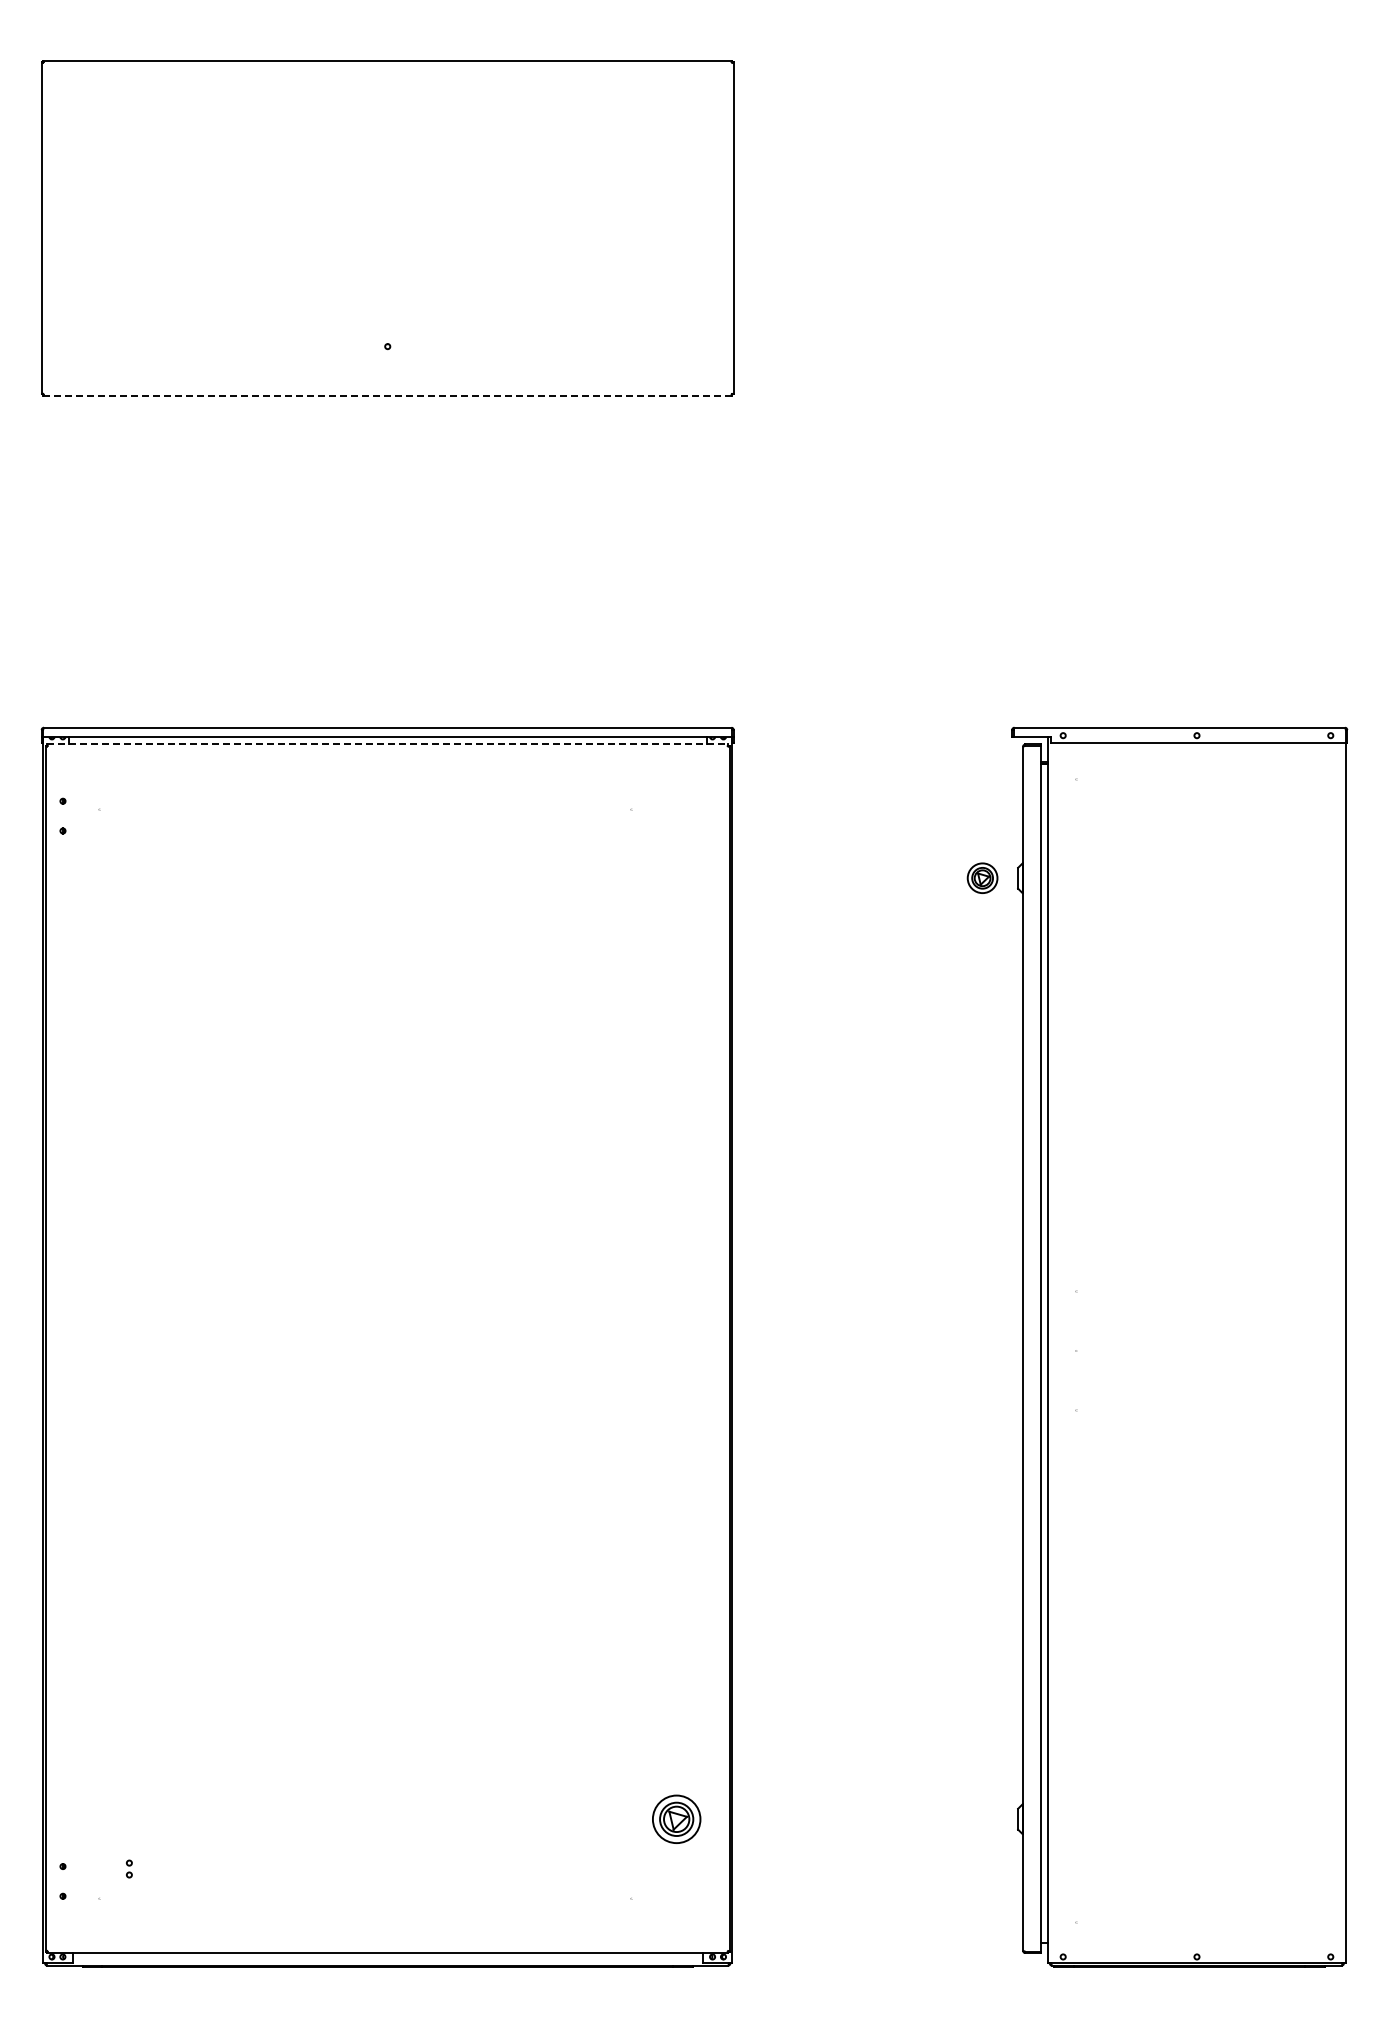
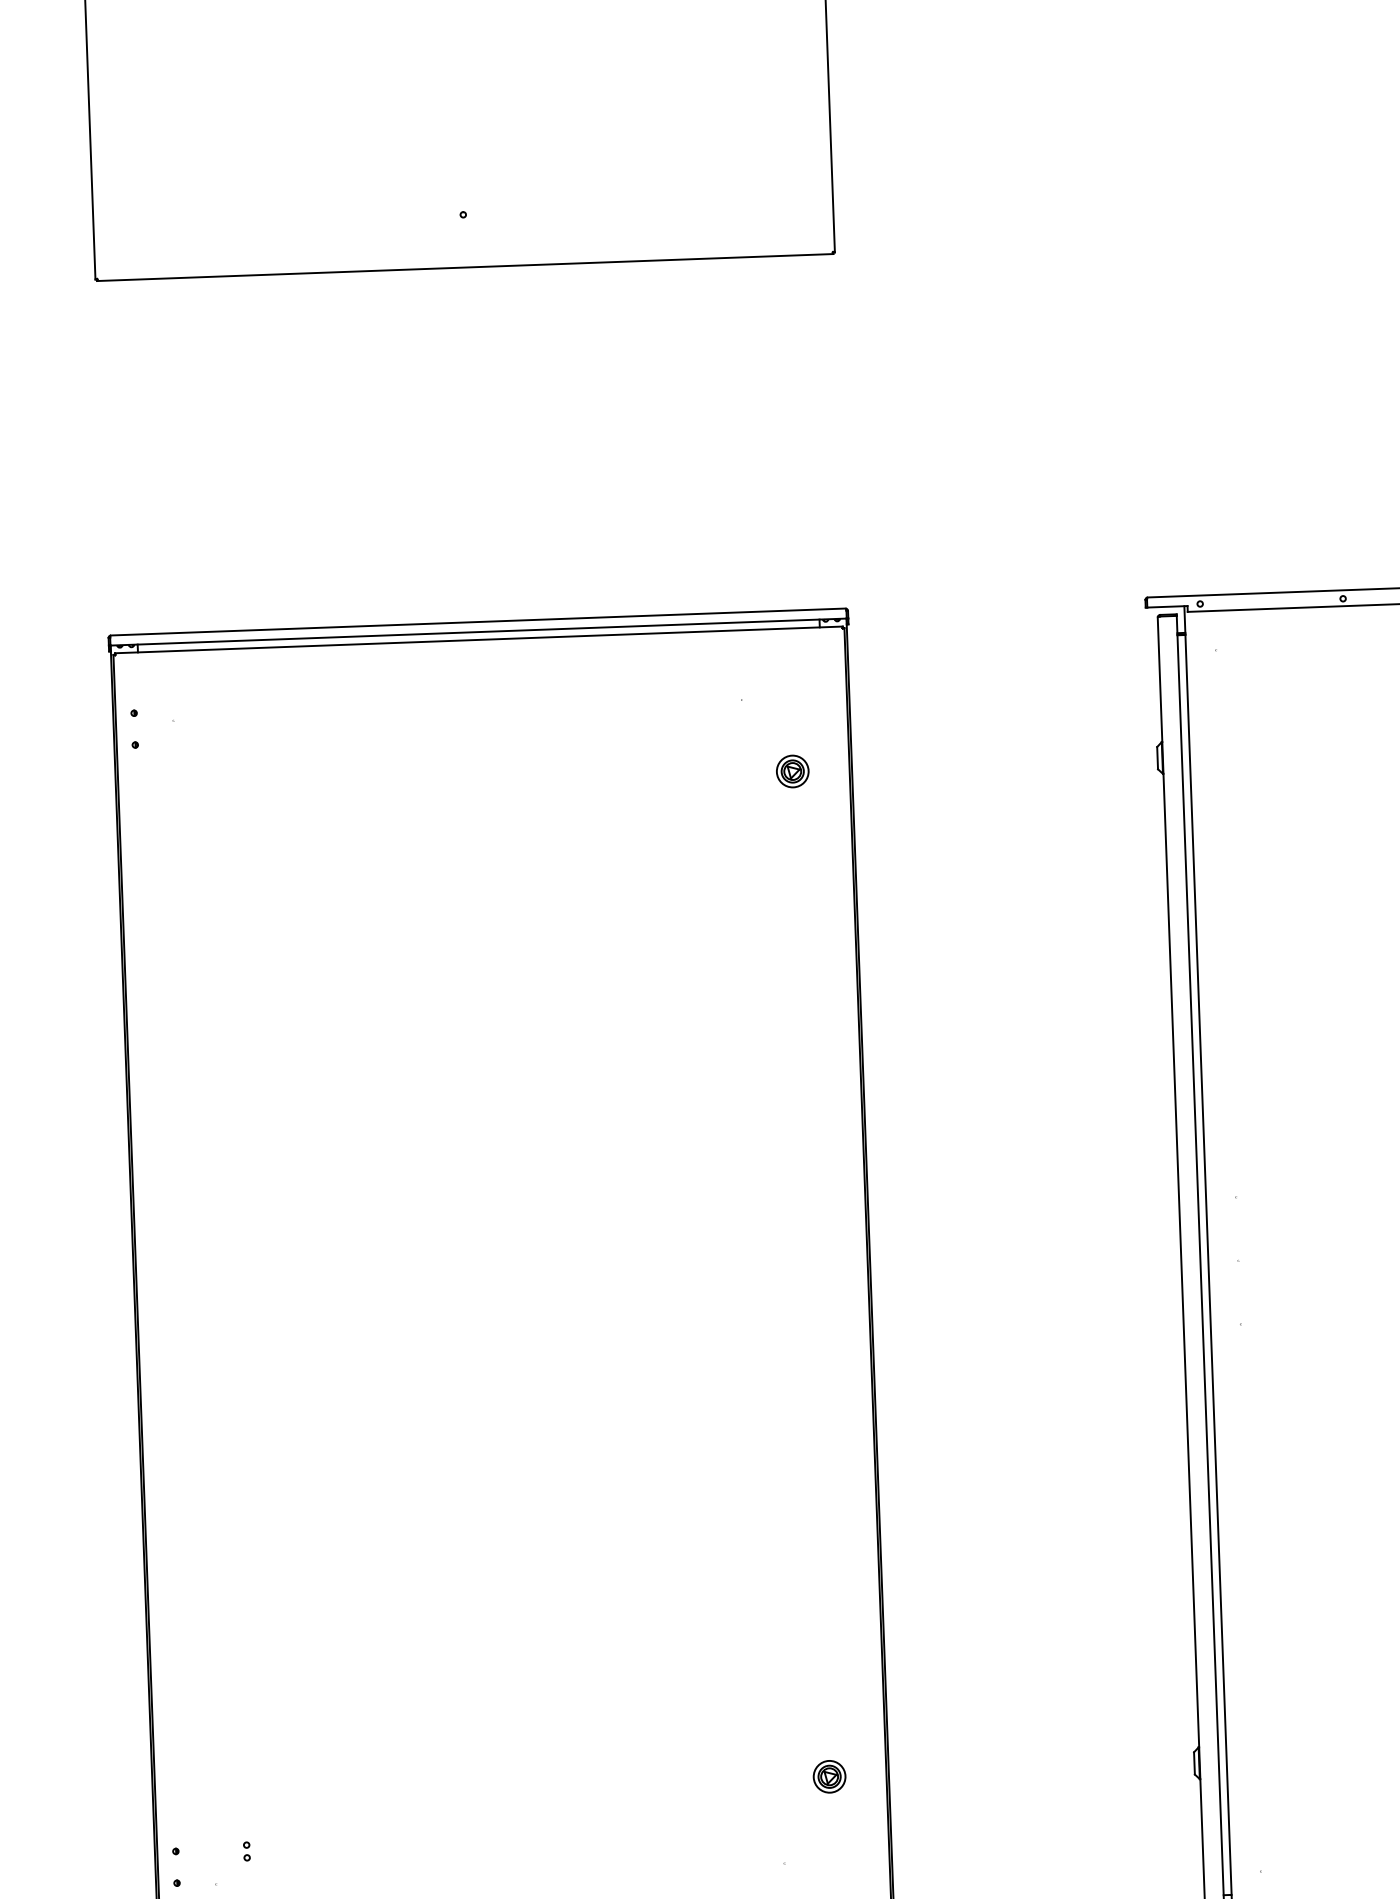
line: (387, 395) -> (464, 267), dashed -> solid
line: (387, 744) -> (478, 639), dashed -> solid
part: (982, 877) -> (792, 770), moved
part: (676, 1818) -> (829, 1776), size x0.62

